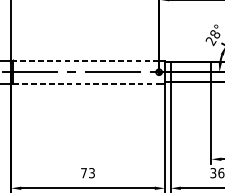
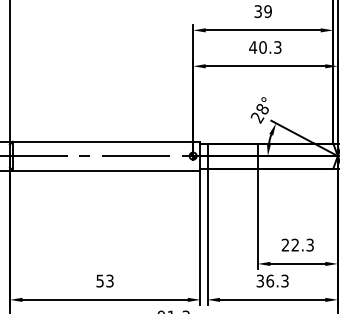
line: (85, 60) -> (102, 141), dashed -> solid
line: (86, 83) -> (103, 170), dashed -> solid
text: (83, 172) -> (99, 280), 73 -> 53

